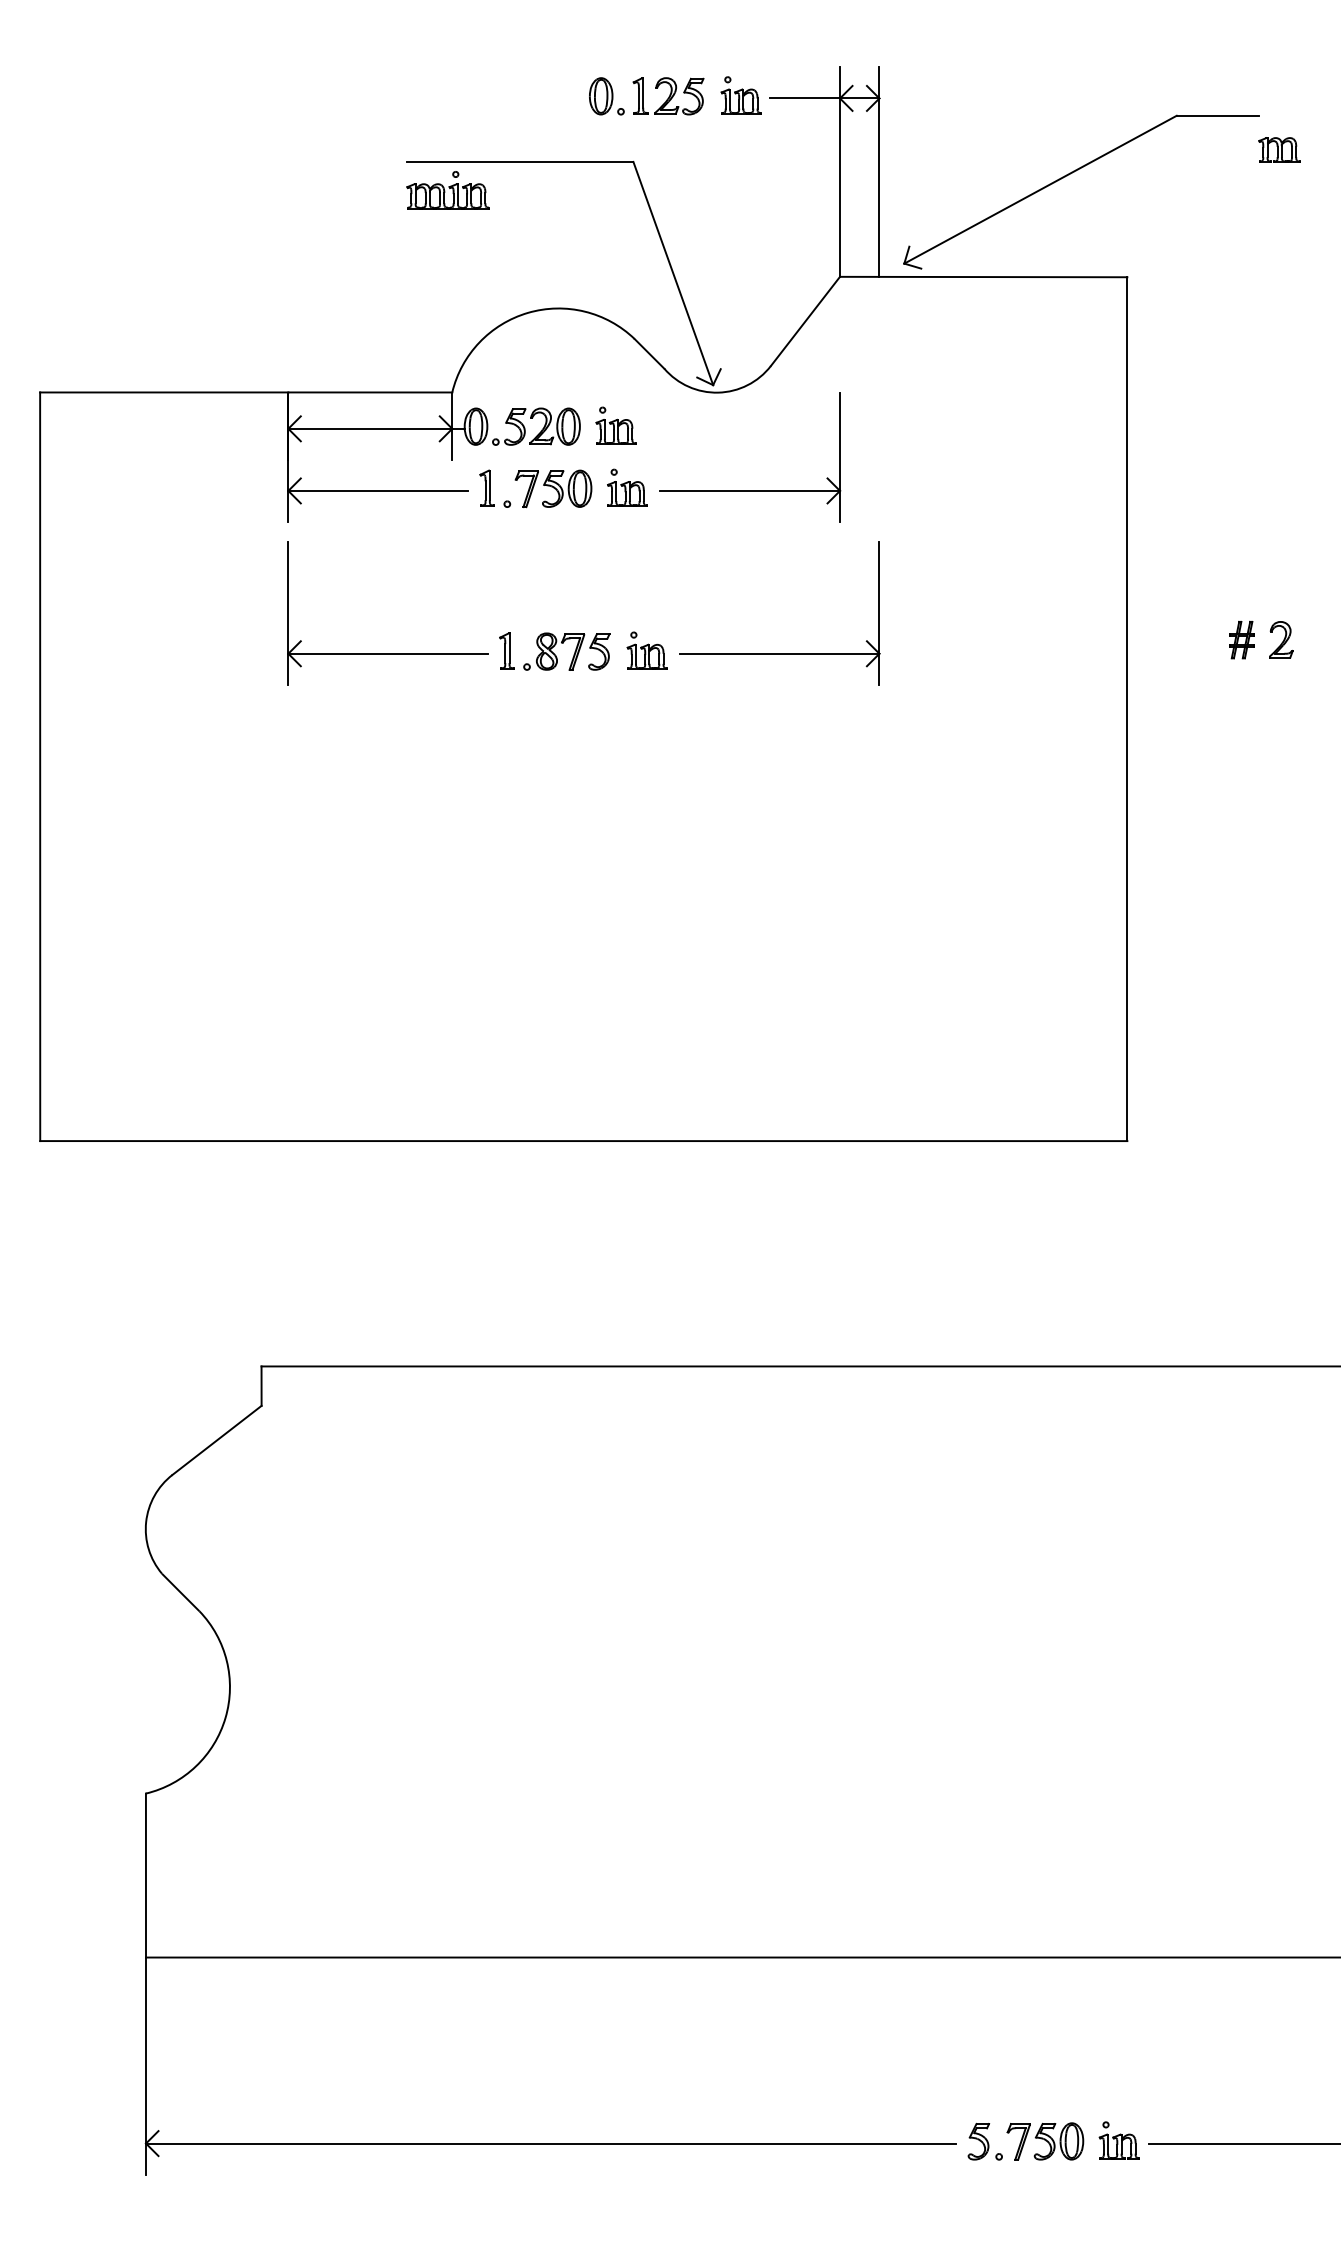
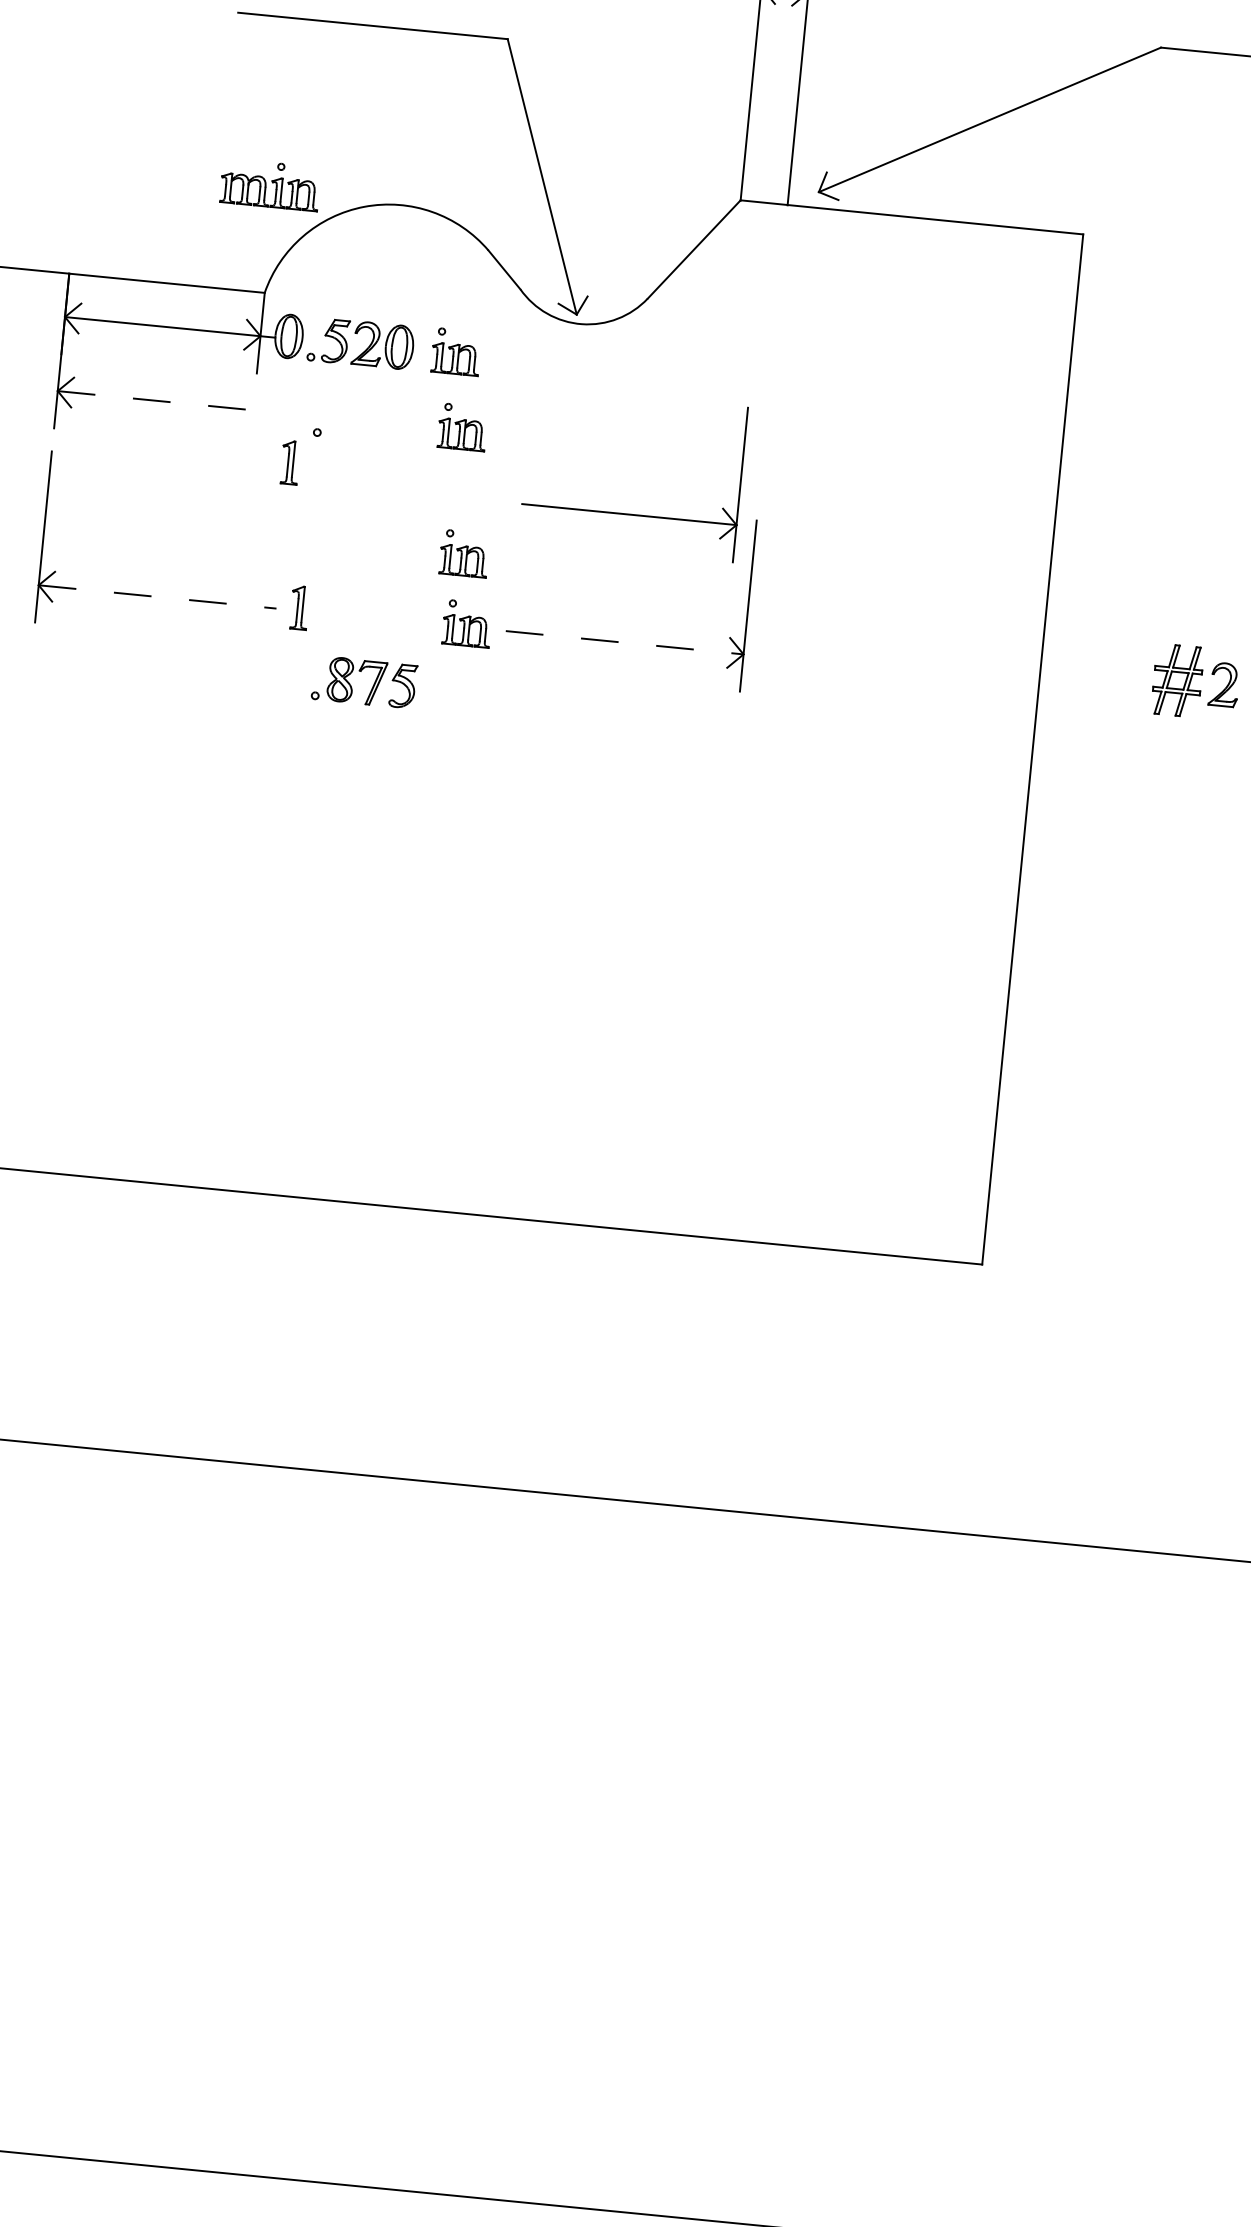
part: (447, 190) -> (269, 185), moved
part: (486, 487) -> (289, 461), moved
part: (553, 488) -> (374, 419), removed
line: (378, 490) -> (165, 401), solid -> dashed
part: (750, 490) -> (629, 514), moved
part: (638, 592) -> (463, 553), added
part: (1241, 639) -> (1176, 679), size x1.6
line: (388, 653) -> (158, 596), solid -> dashed
line: (779, 653) -> (624, 642), solid -> dashed
part: (573, 654) -> (372, 686), moved

